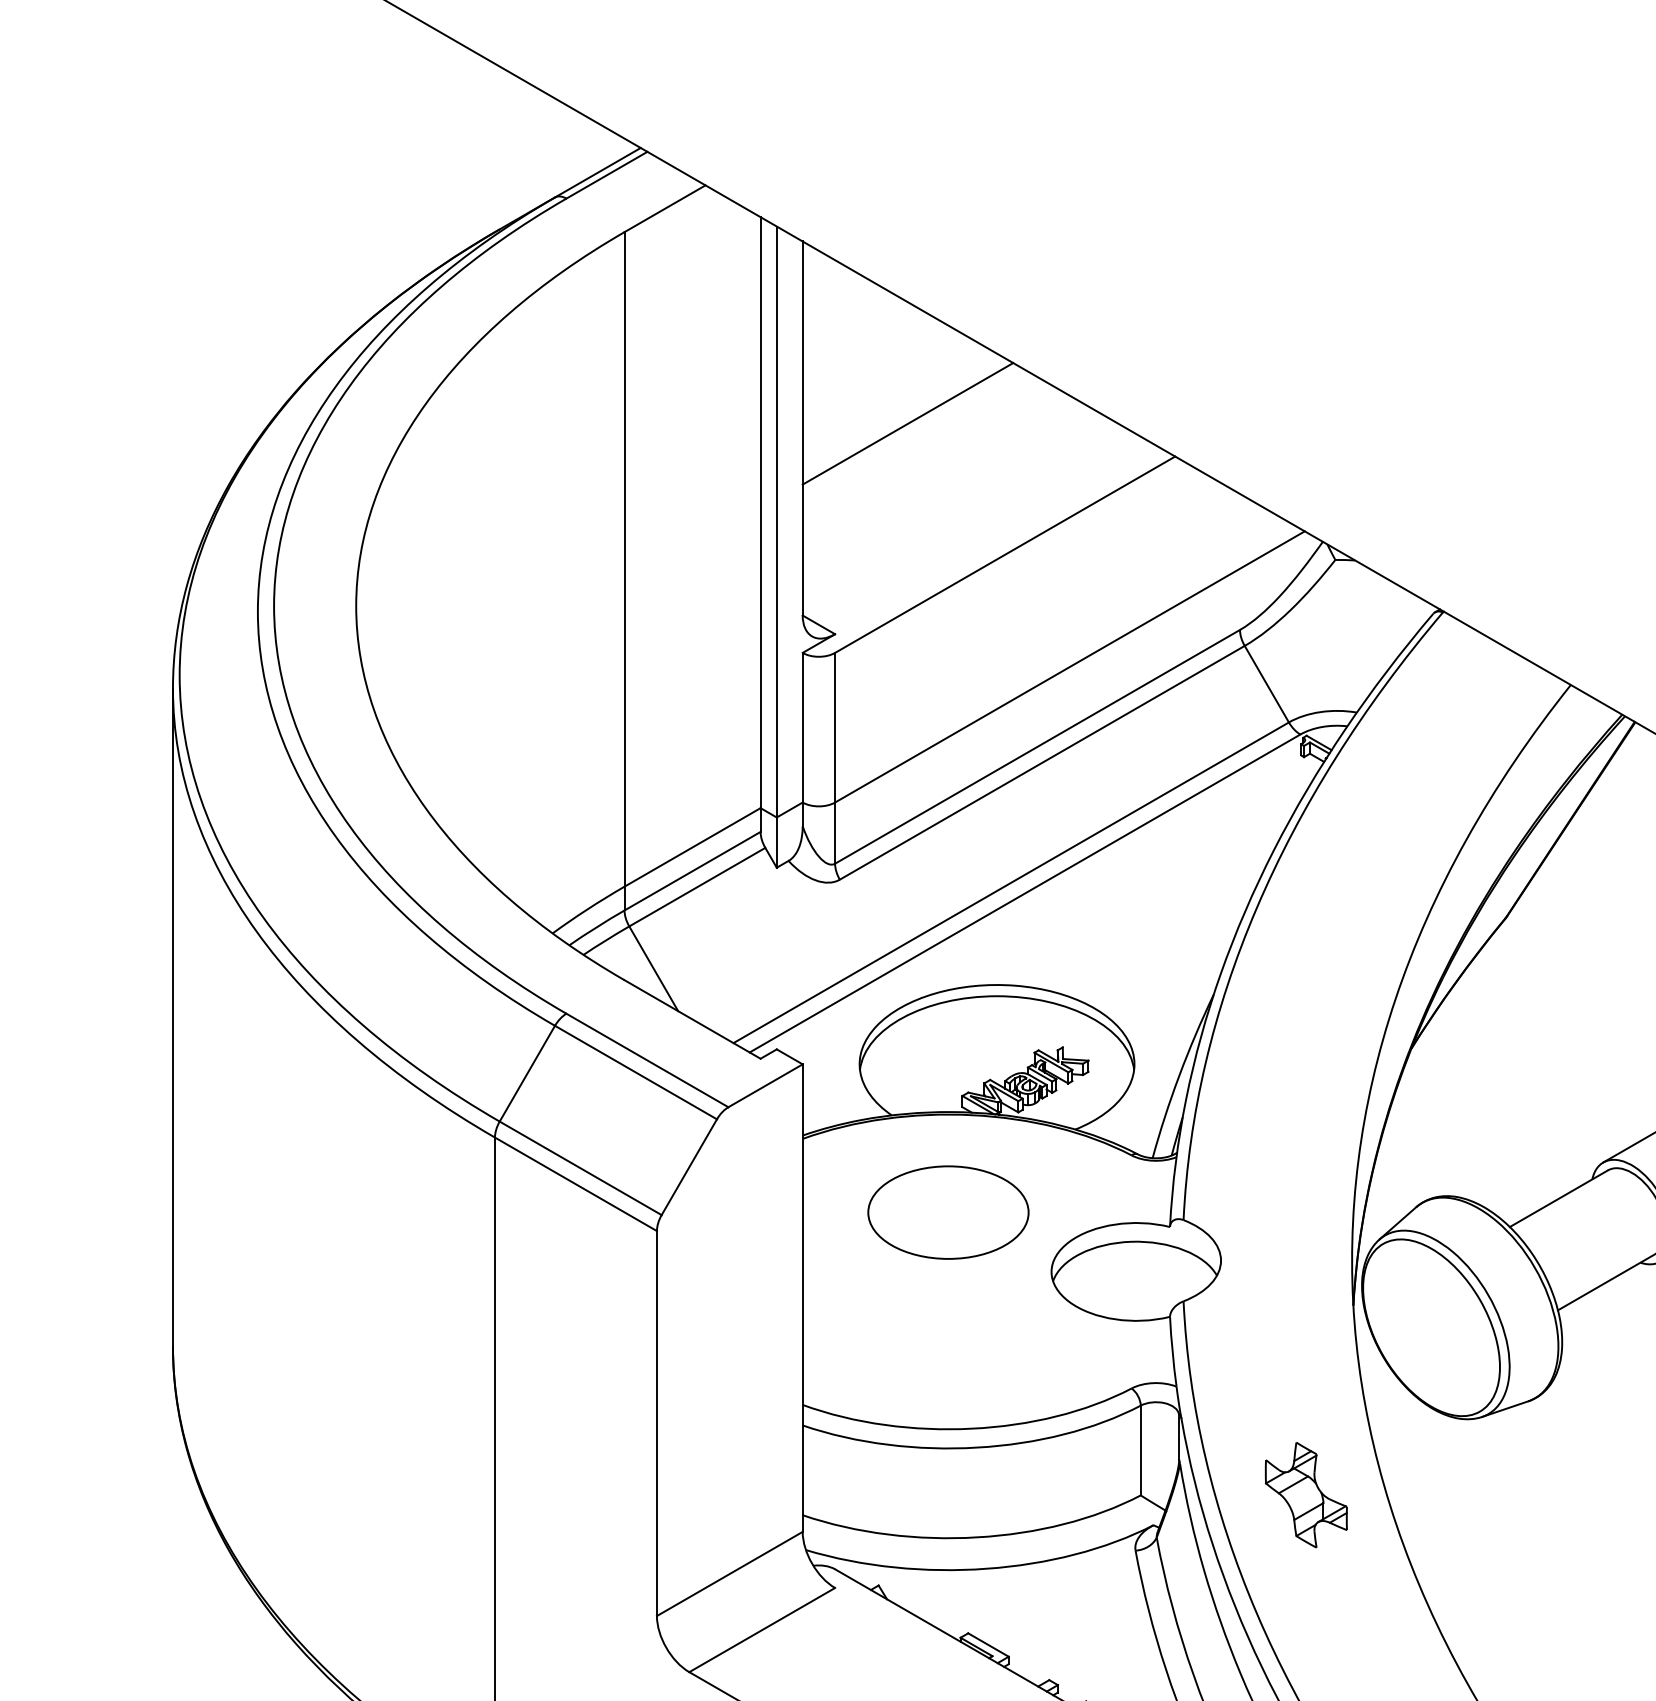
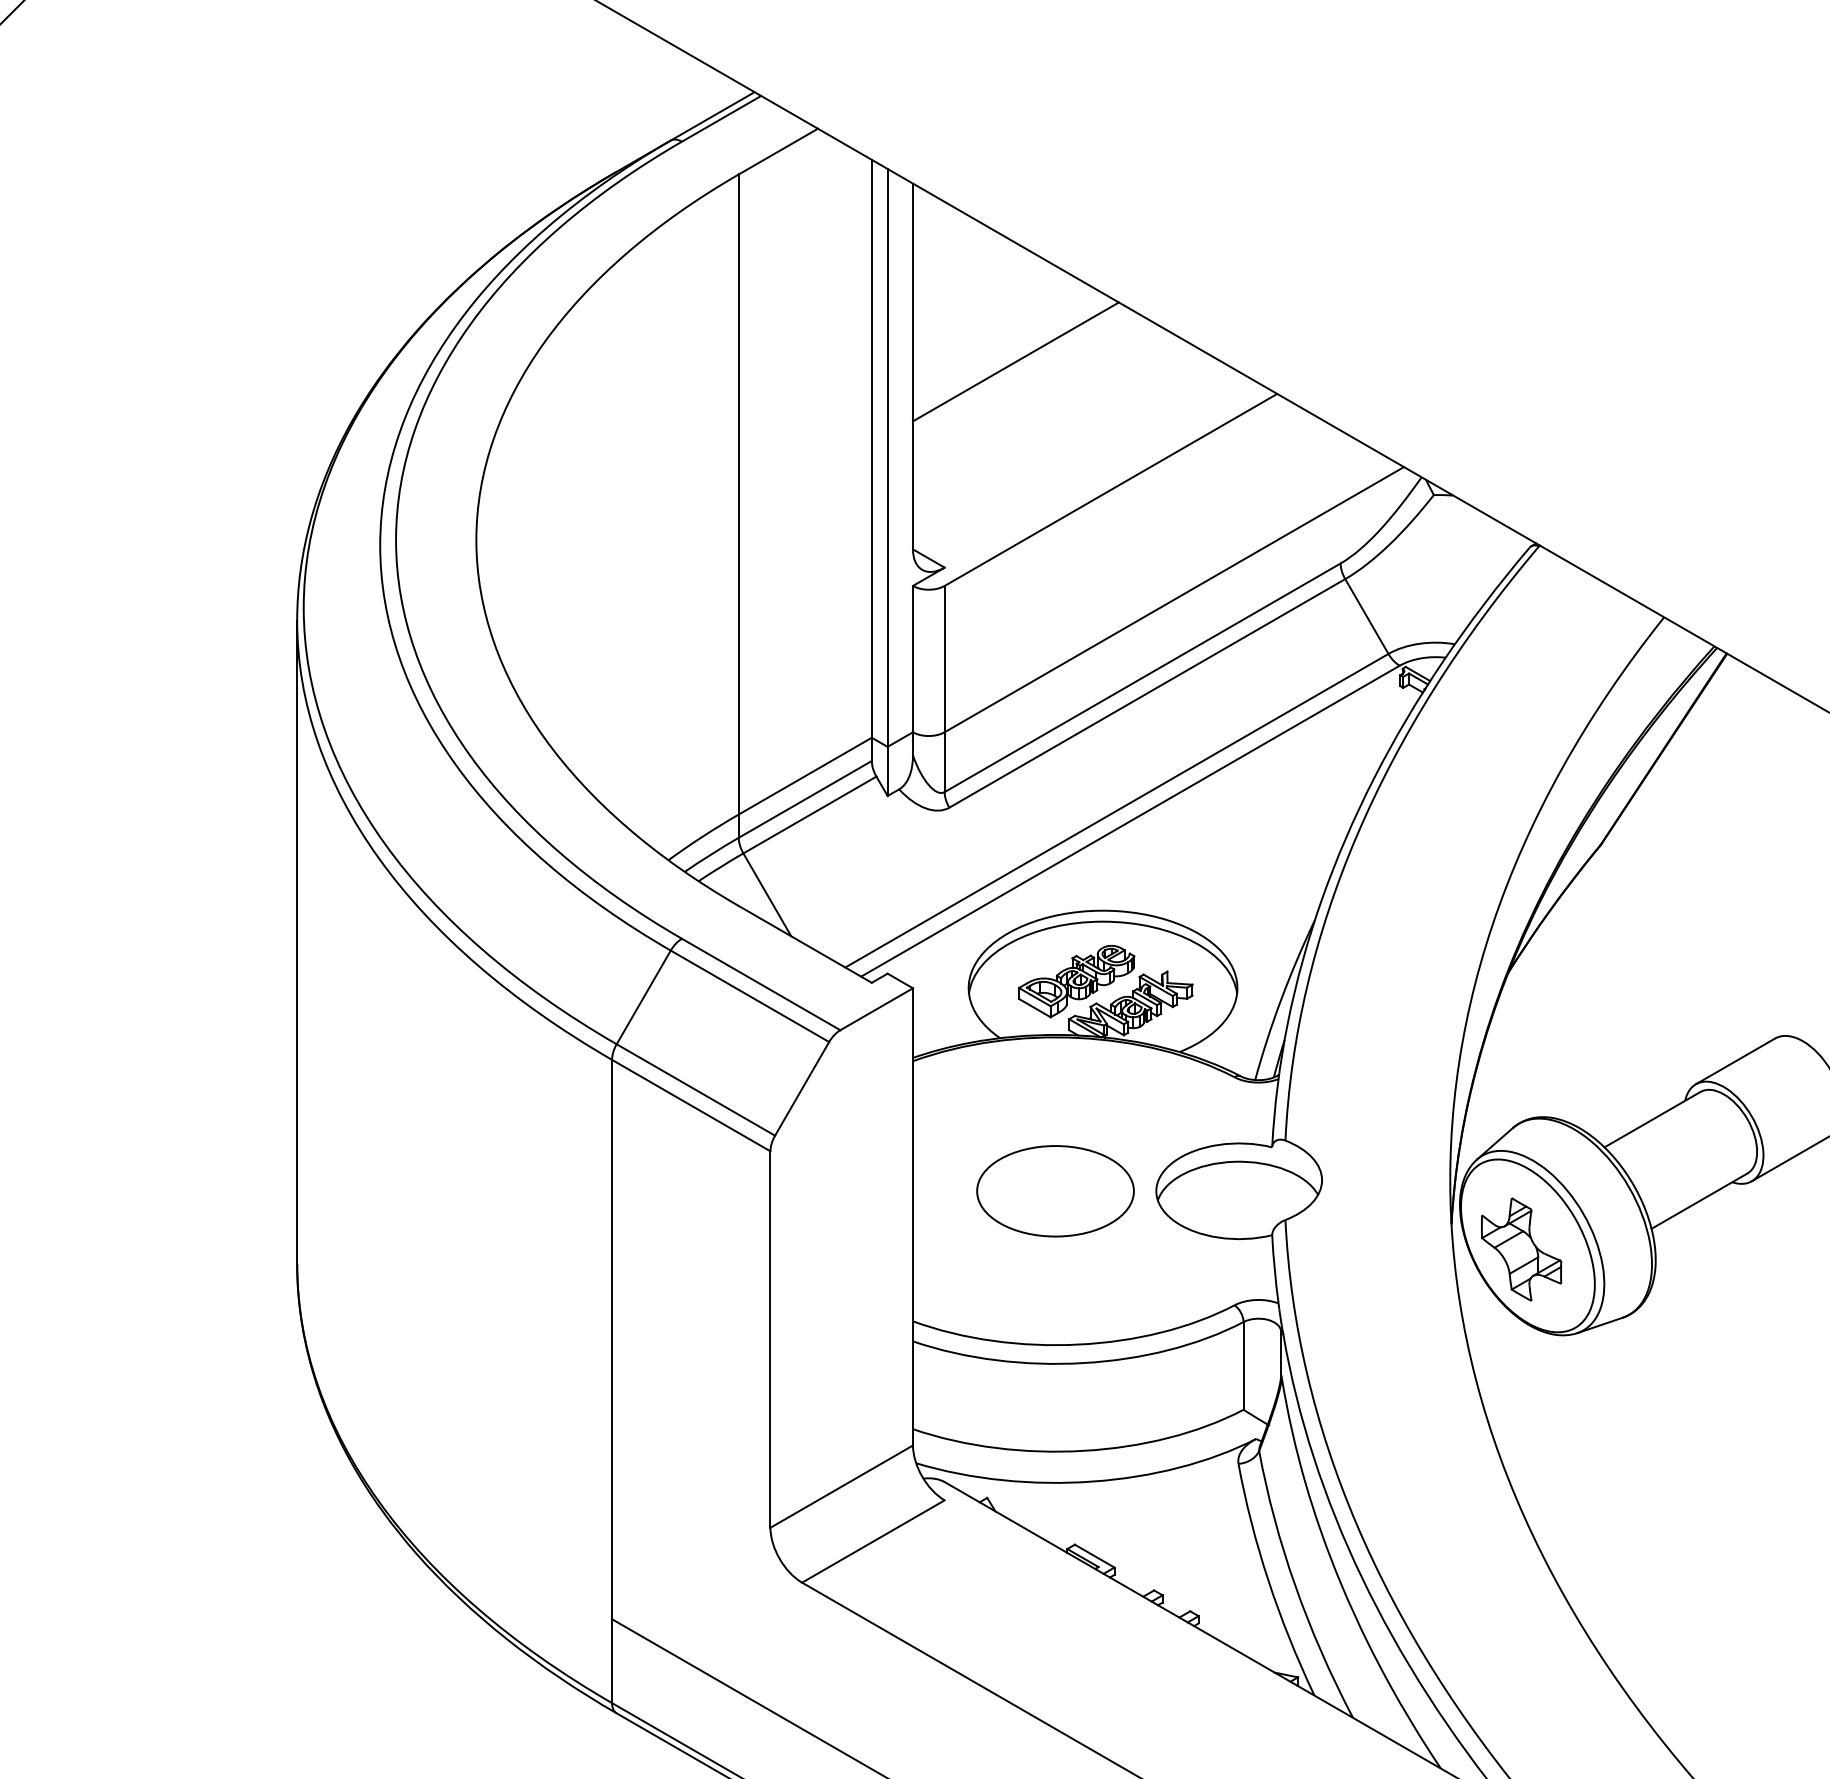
part: (969, 1057) -> (1076, 981), added
part: (948, 1212) -> (1055, 1191), moved
part: (1306, 1495) -> (1521, 1249), moved

